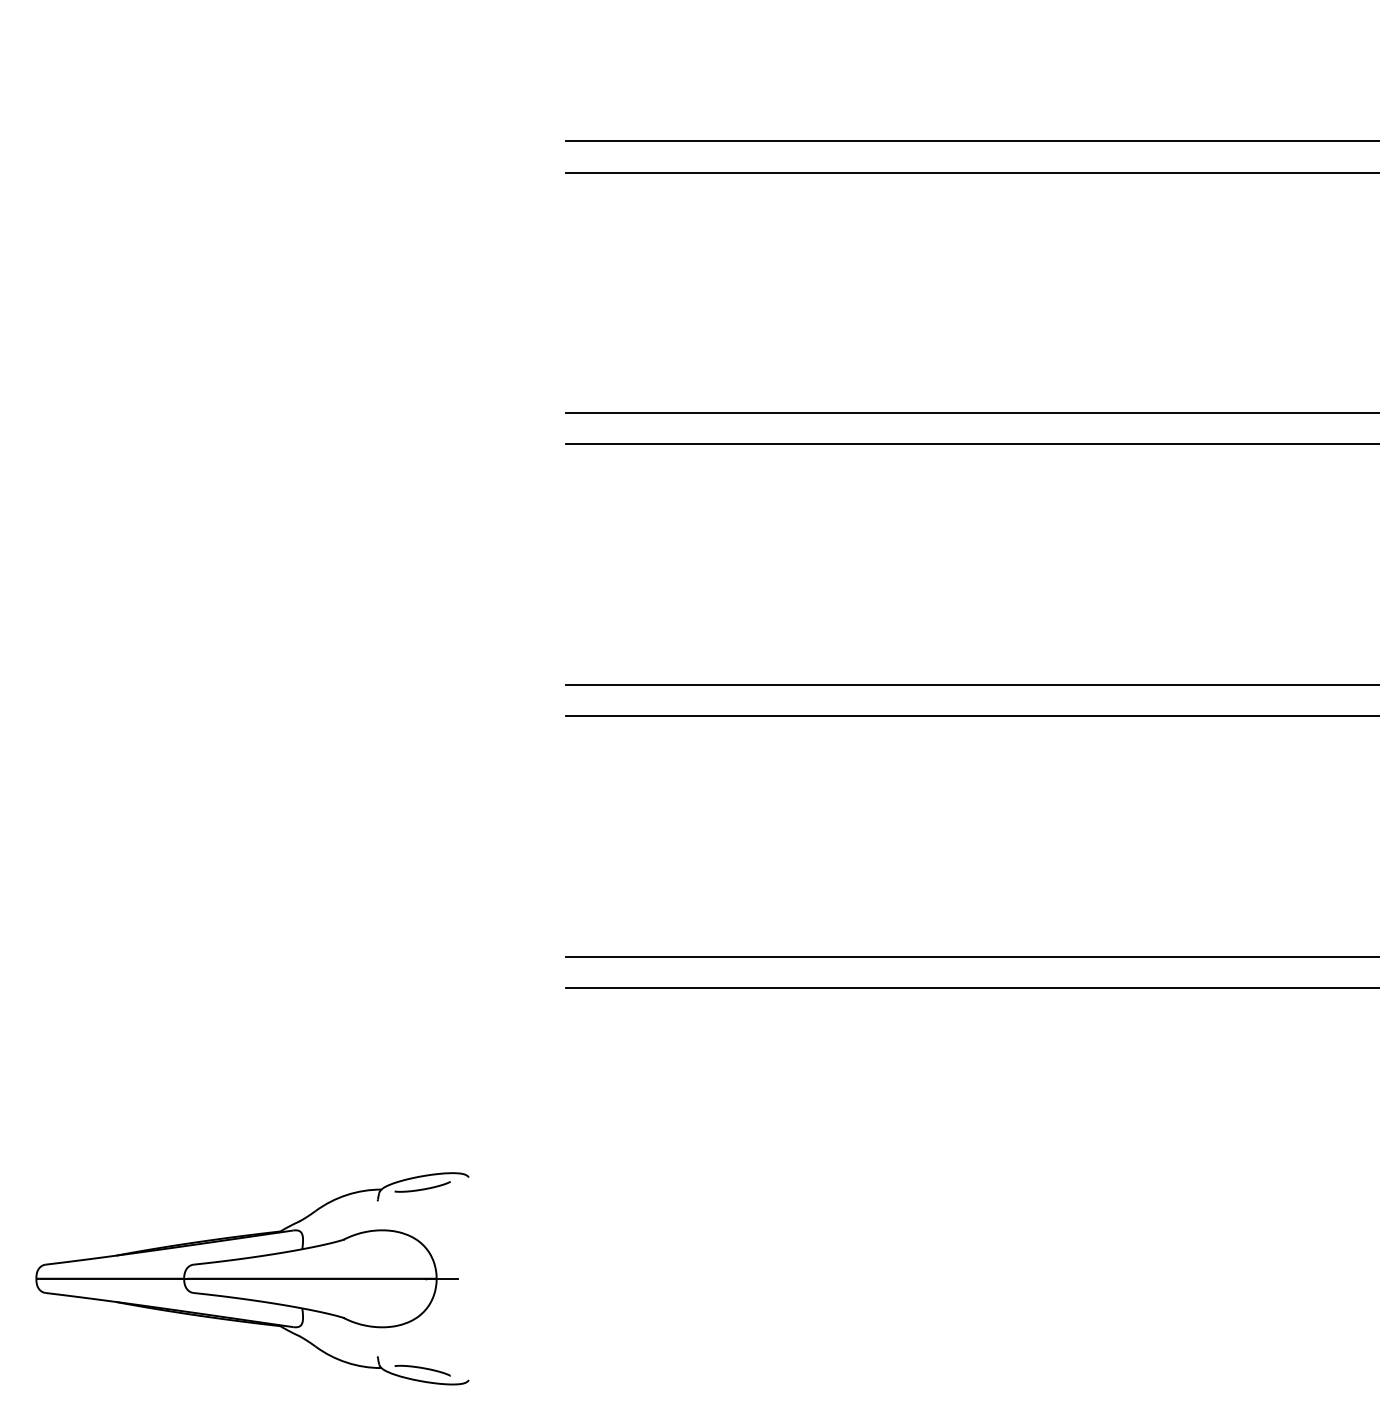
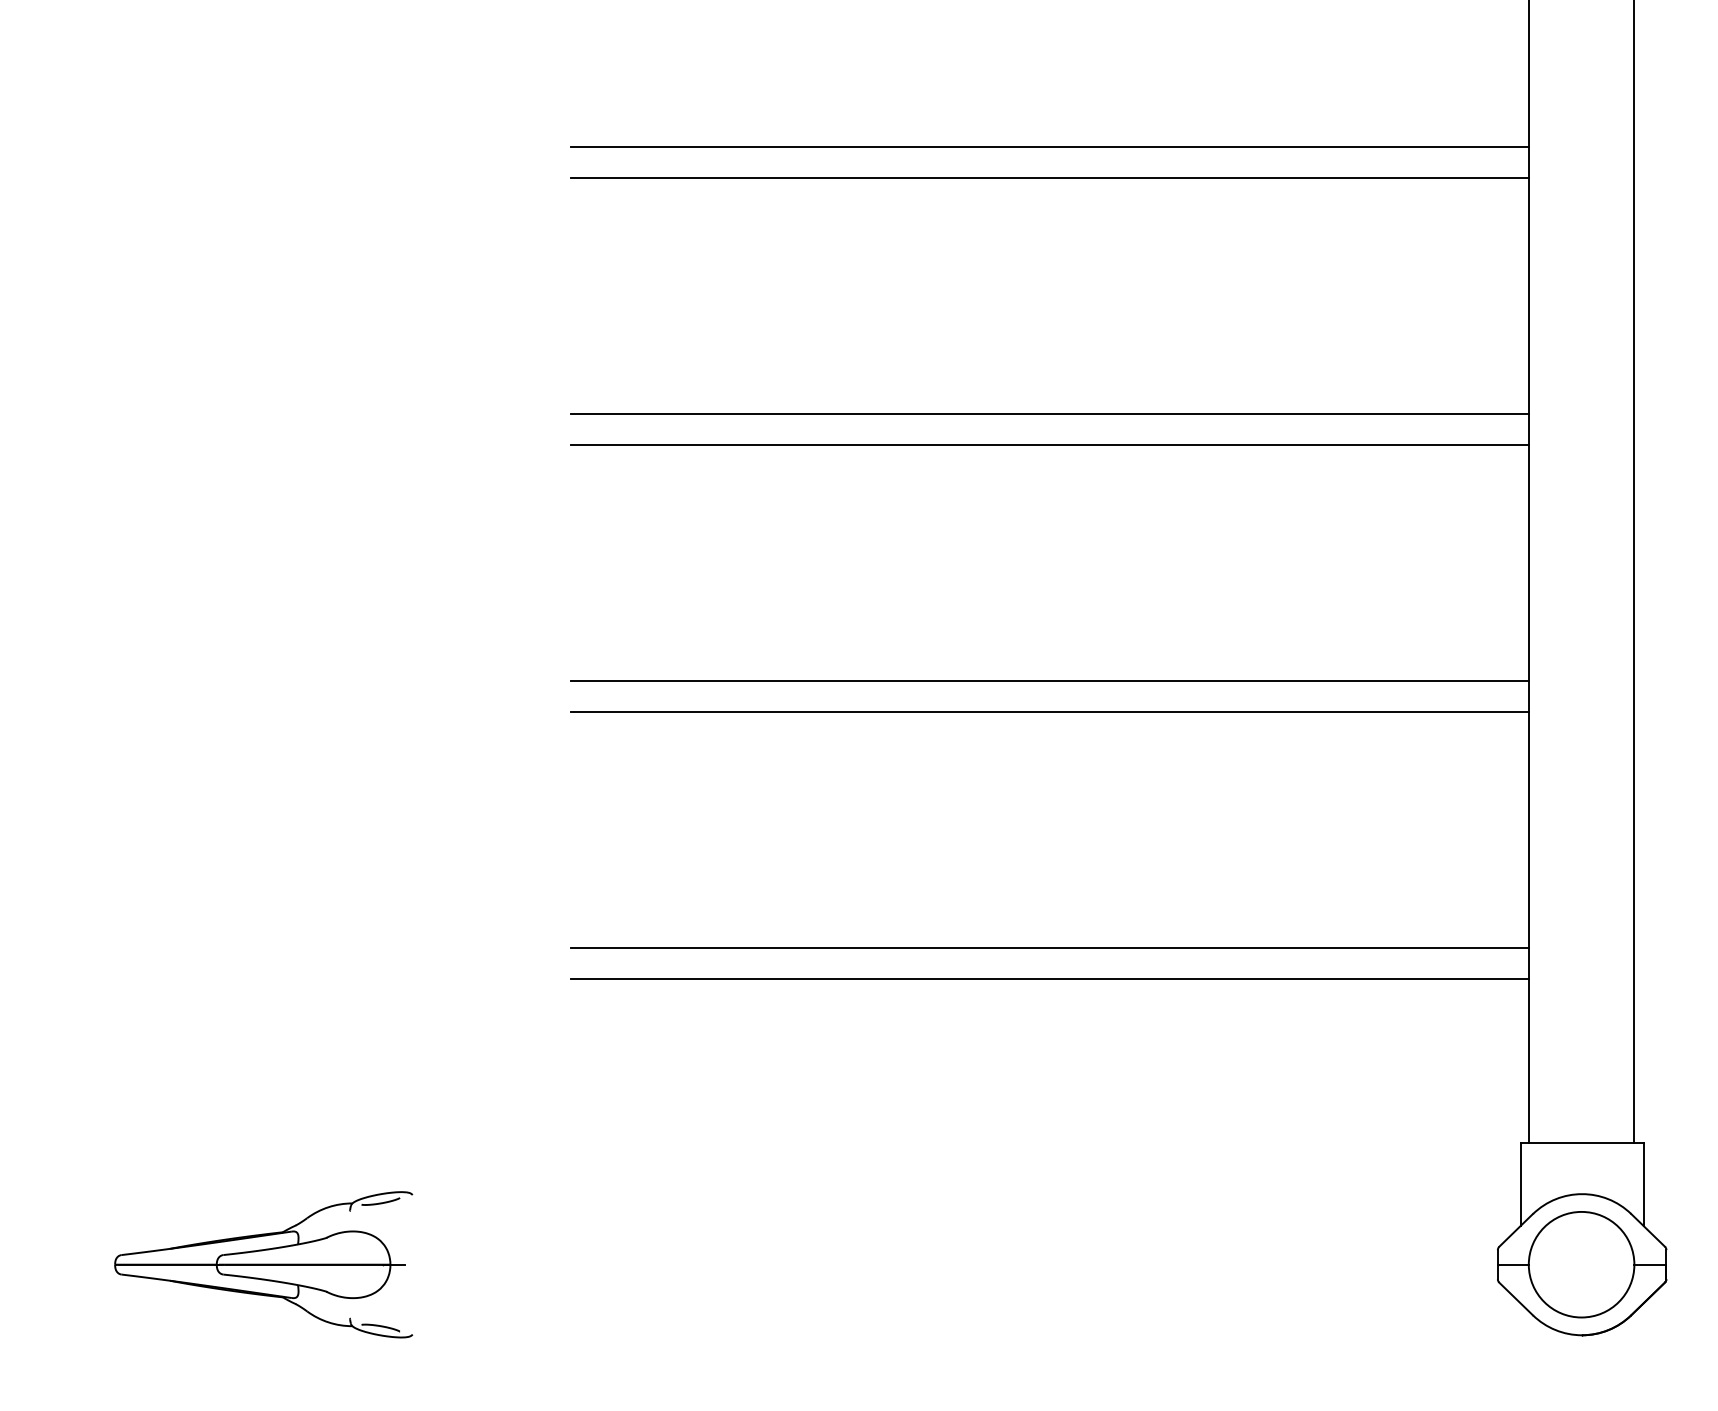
part: (252, 1278) -> (263, 1264), size x0.7

